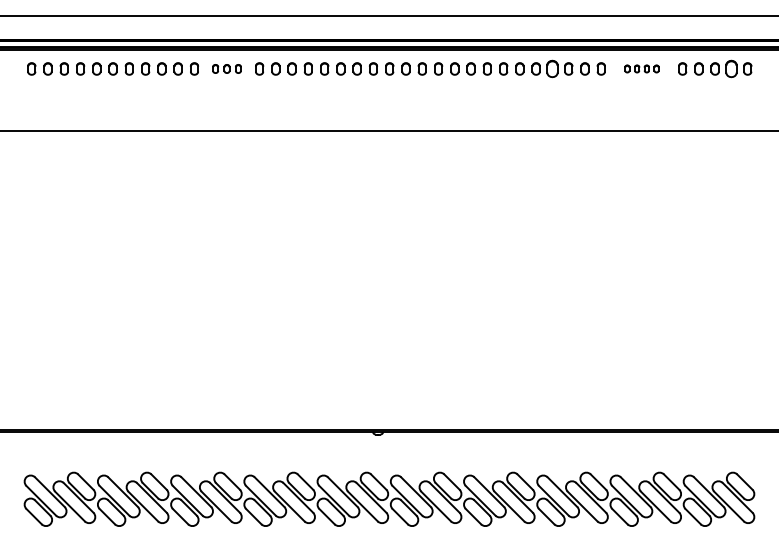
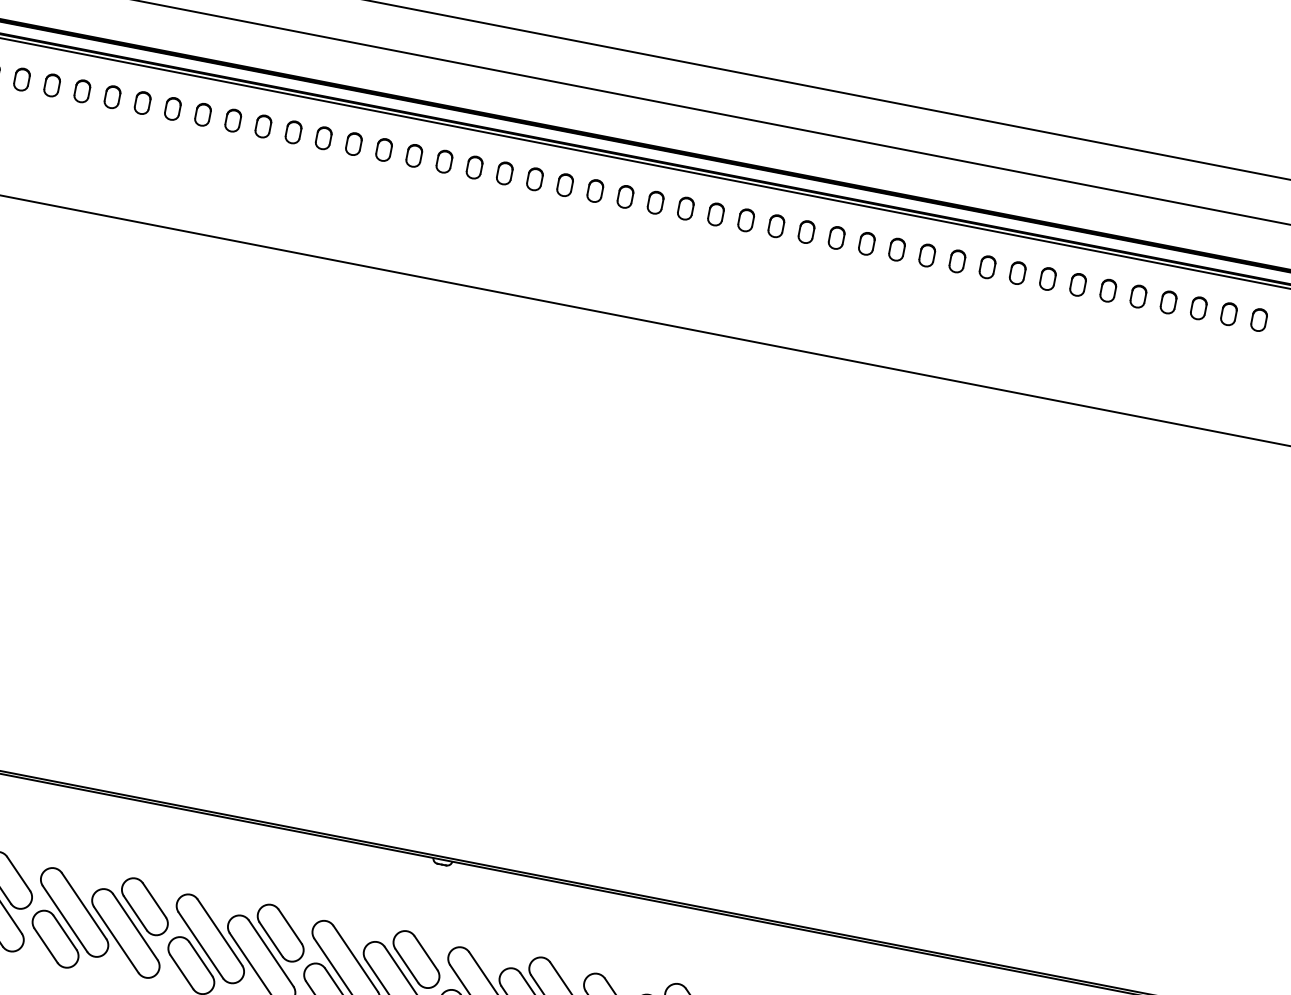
part: (226, 68) -> (292, 131), size x1.43
part: (552, 68) -> (897, 248), size x0.71
part: (641, 68) -> (1062, 280), size x1.67
part: (731, 68) -> (1229, 313), size x0.71

